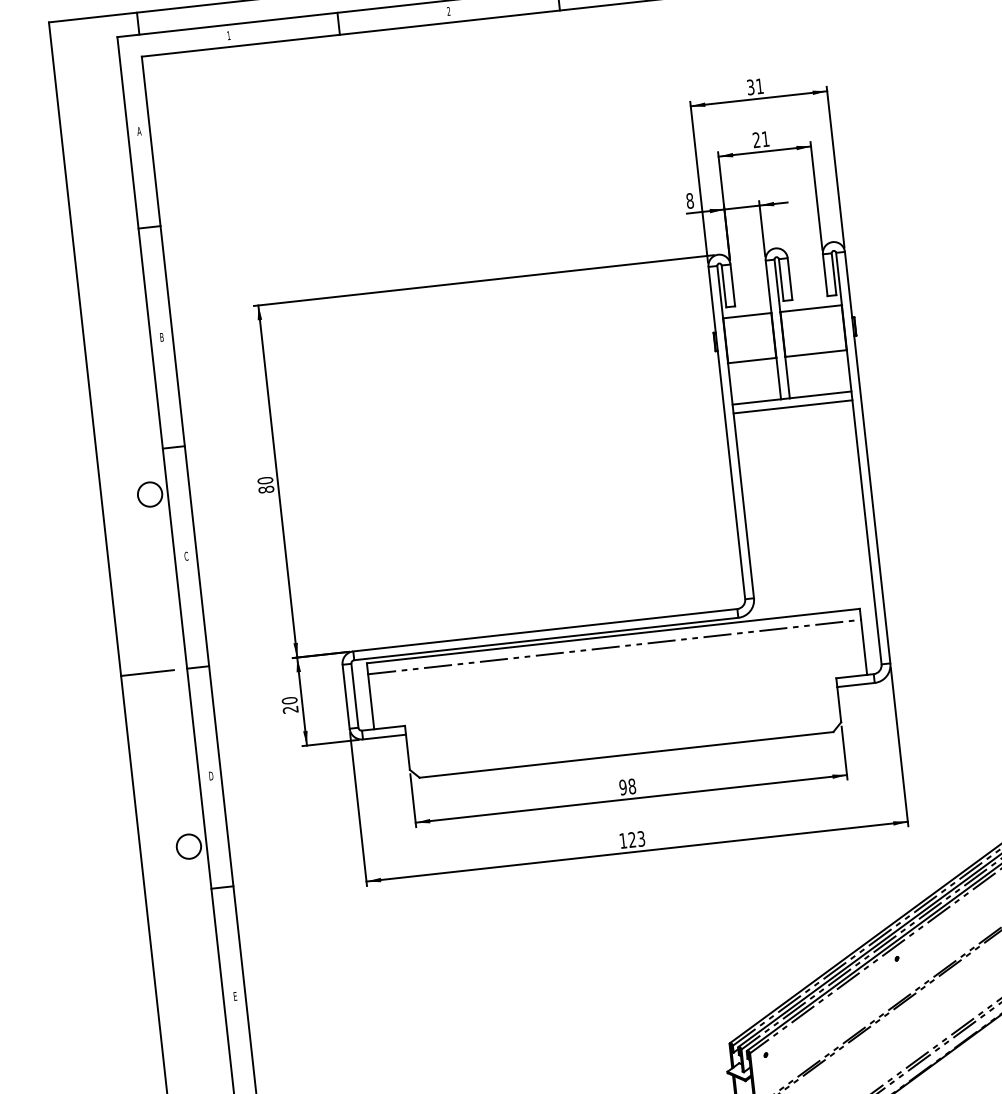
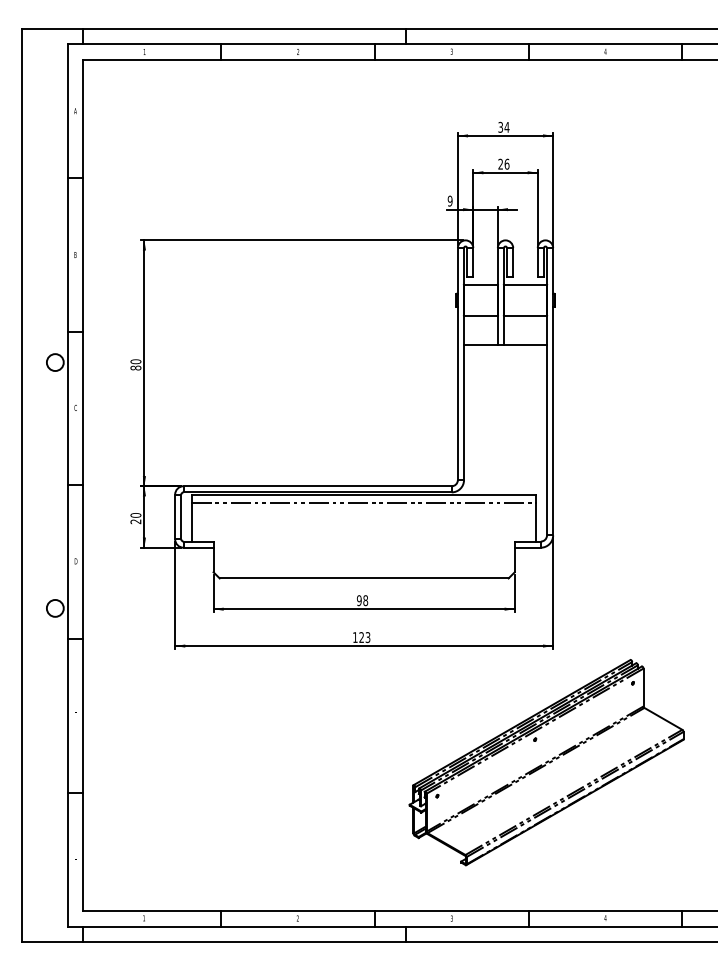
text: (759, 86) -> (506, 127), 31 -> 34
text: (764, 138) -> (506, 163), 21 -> 26
text: (689, 201) -> (449, 201), 8 -> 9
line: (793, 407) -> (505, 351), removed
line: (146, 673) -> (39, 485), removed

